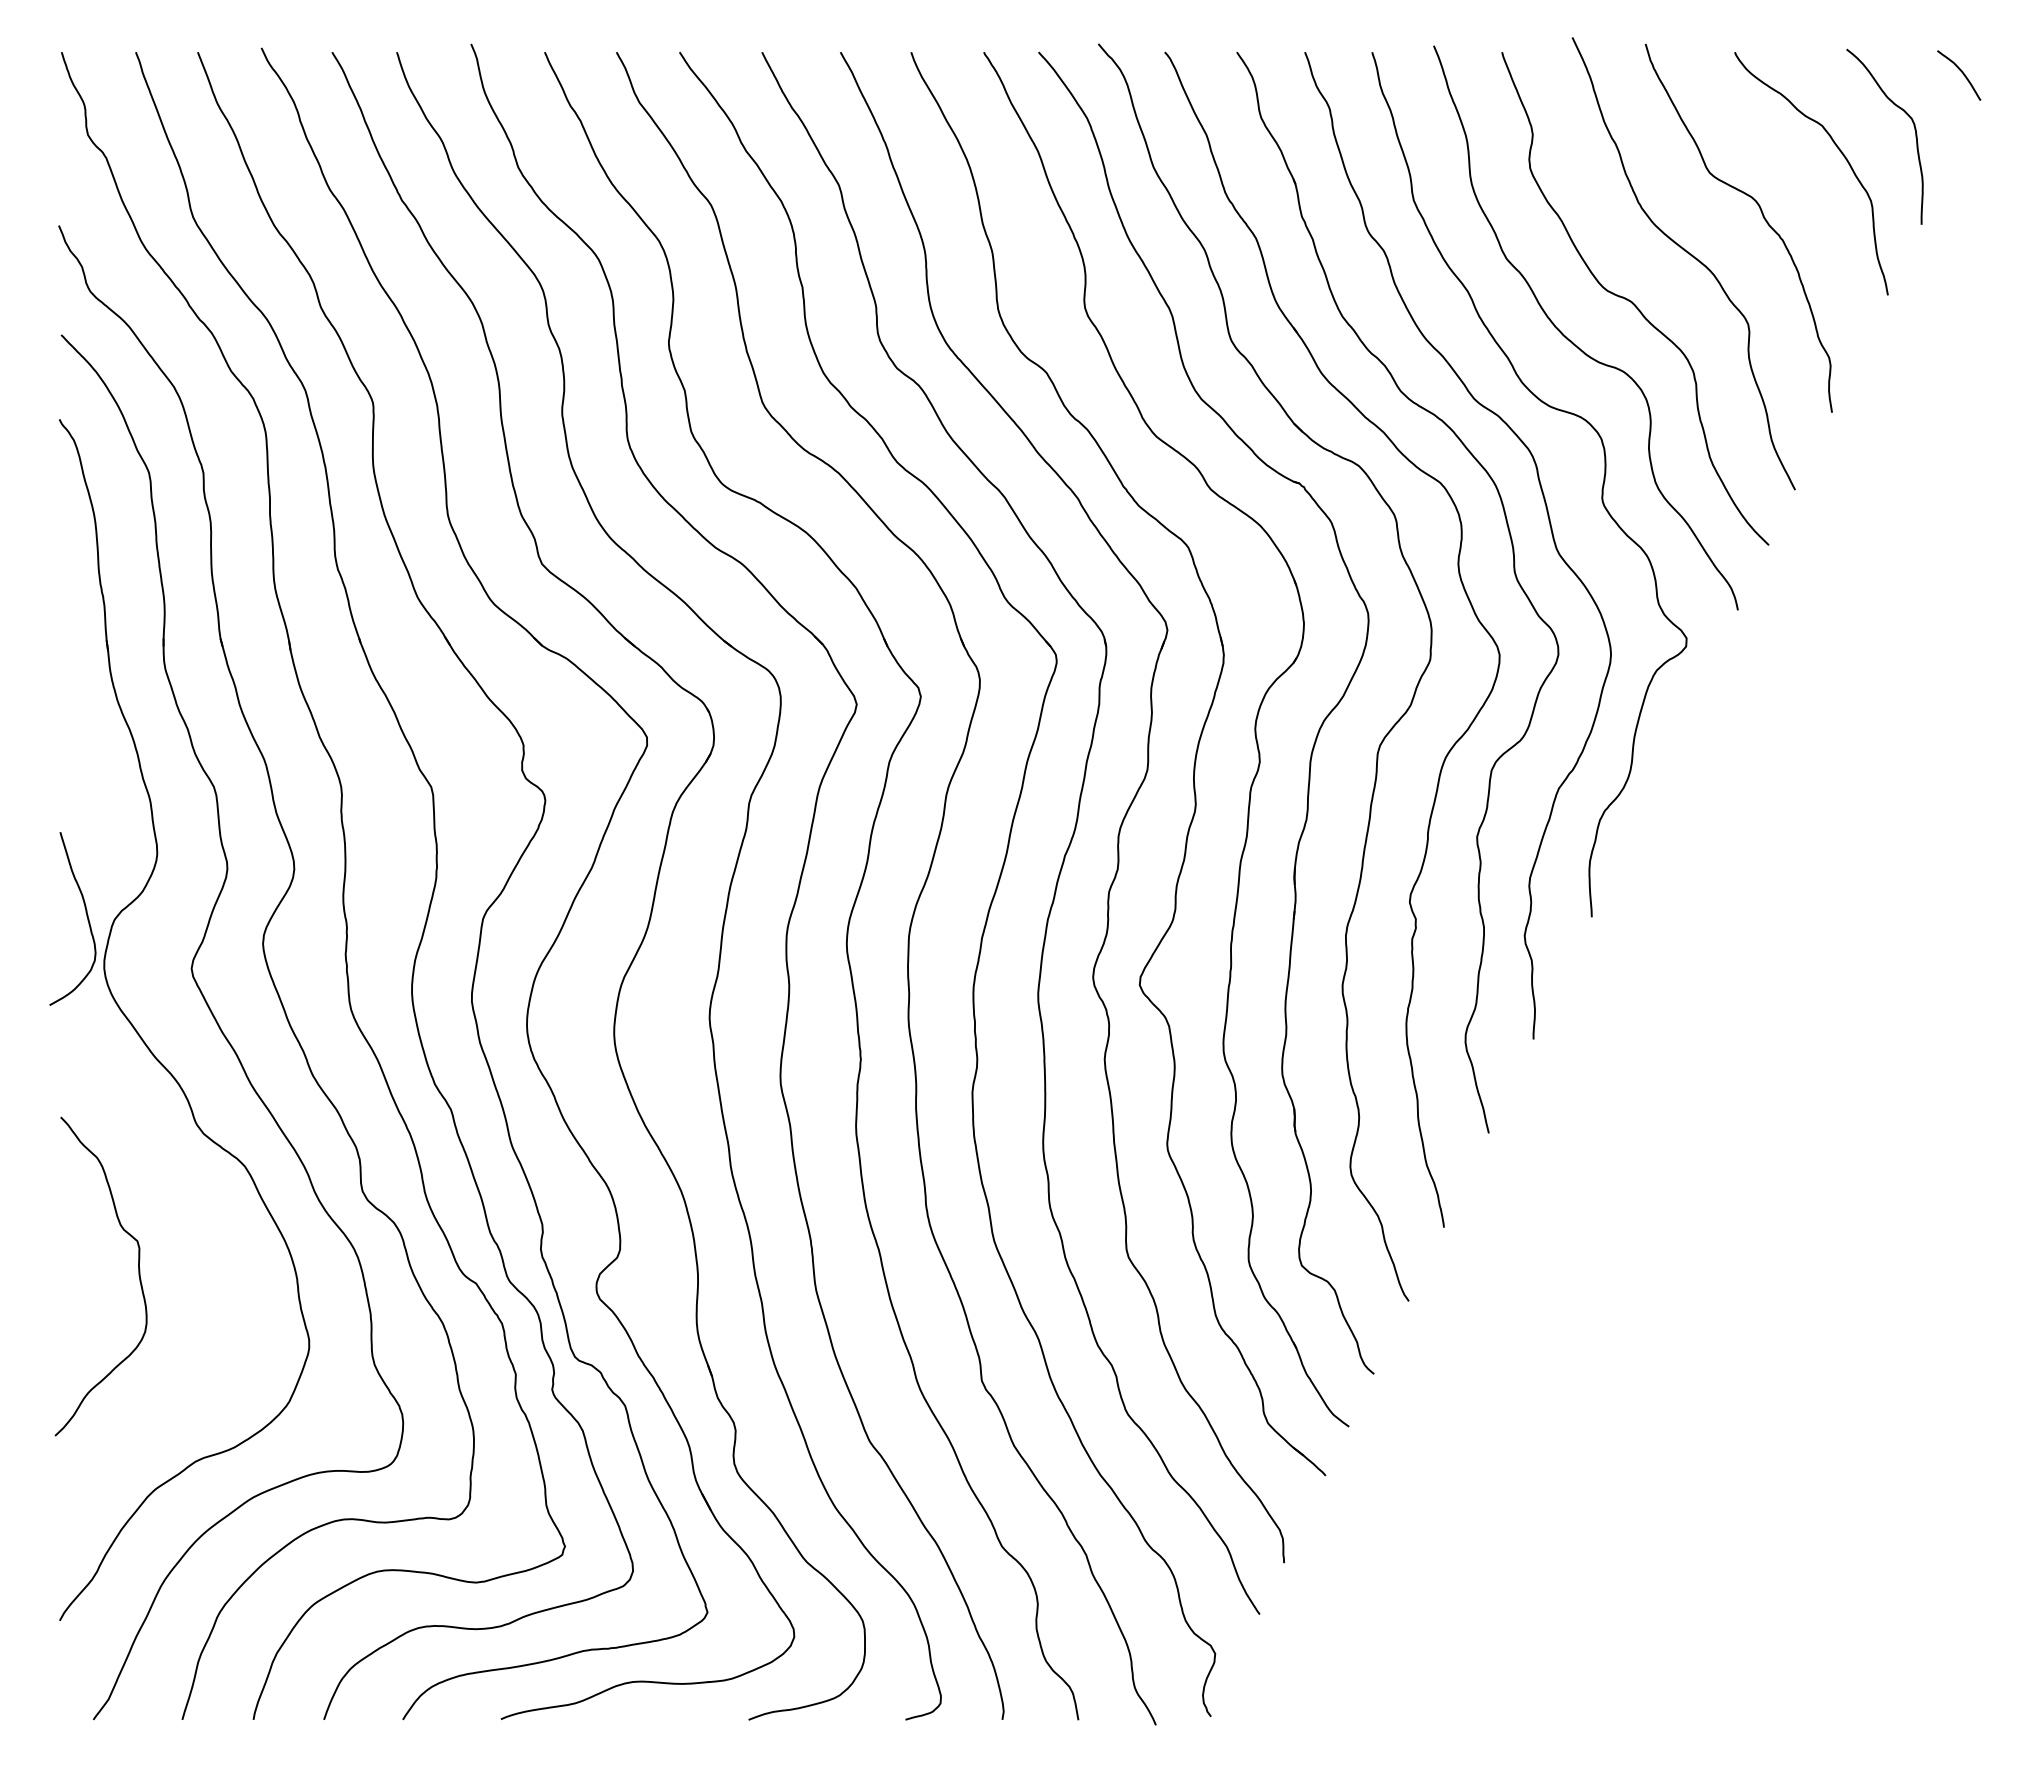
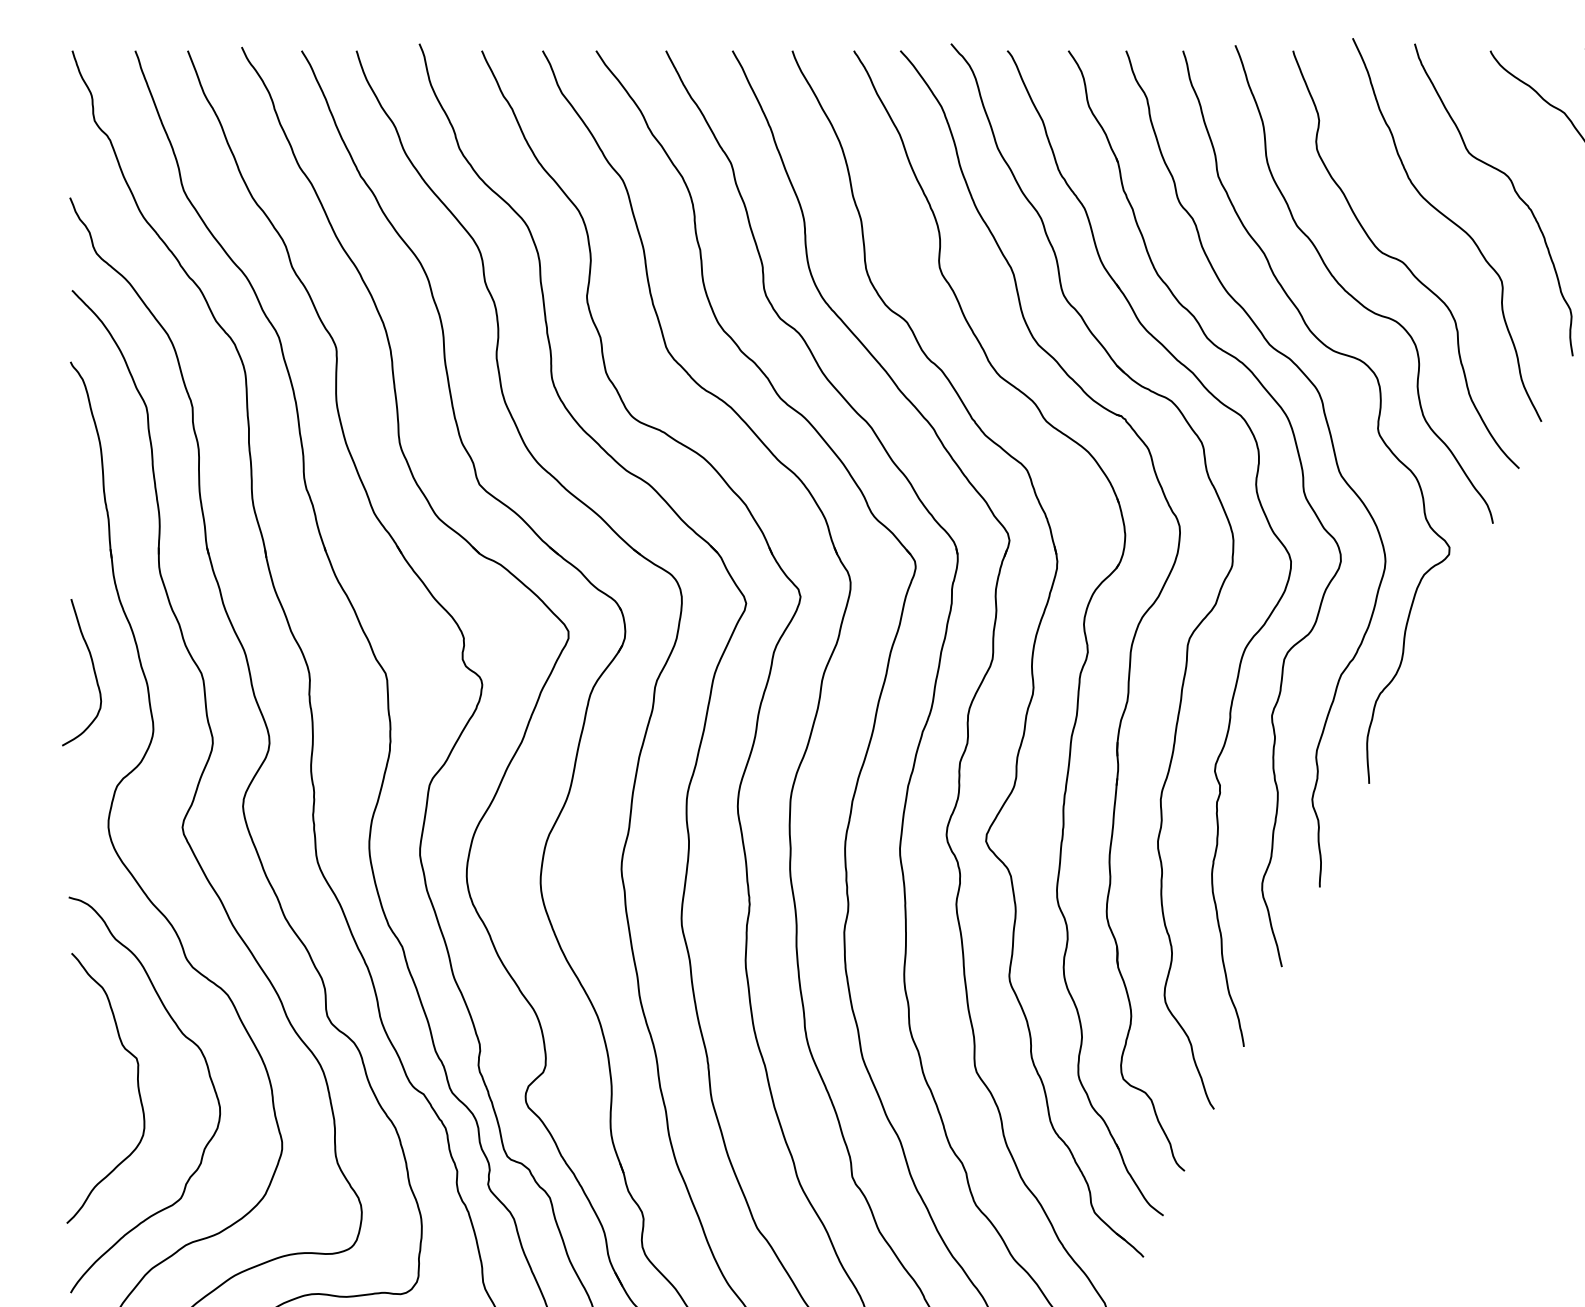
curve: (86, 916) -> (93, 670), moved
curve: (222, 1261) -> (208, 1075), added

